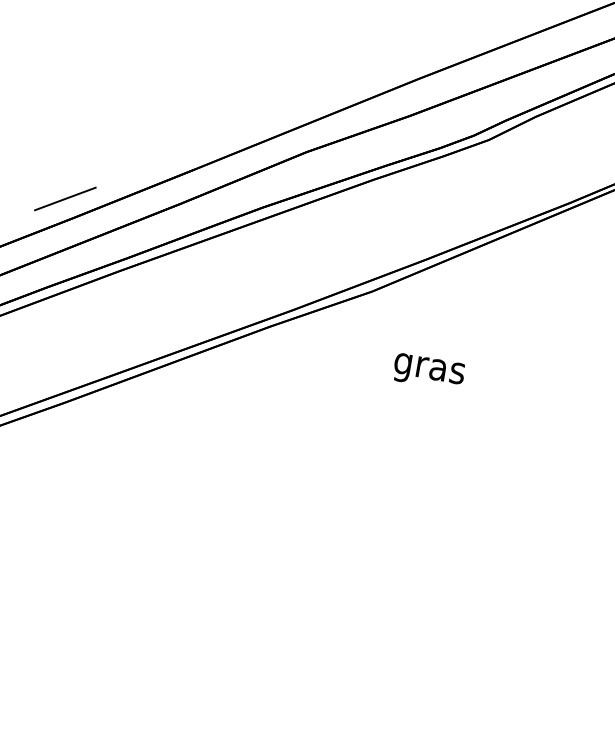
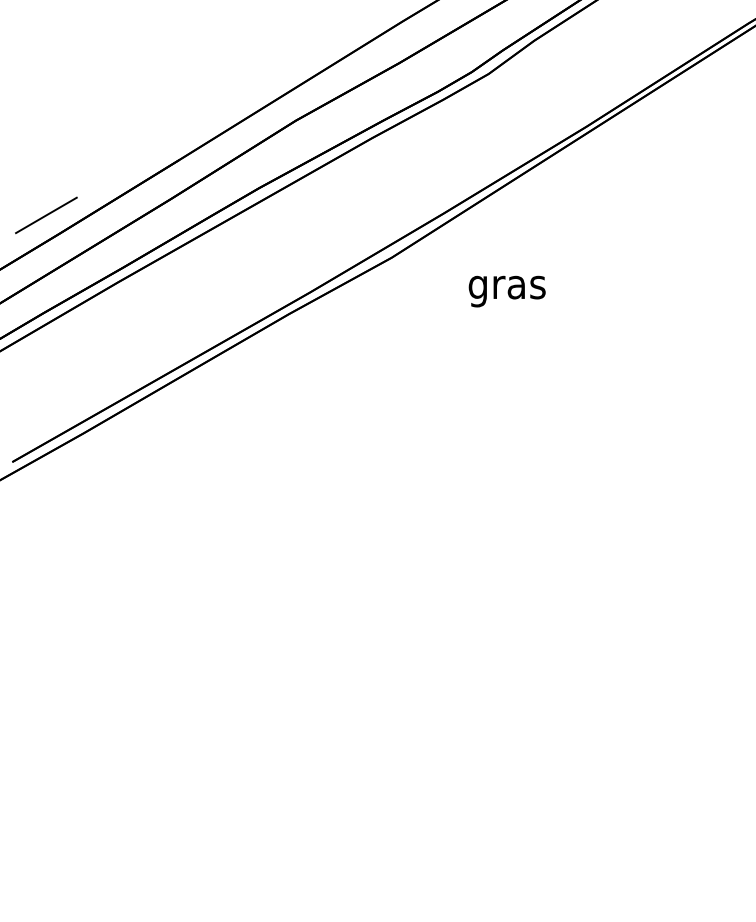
text: (428, 372) -> (506, 291), moved

